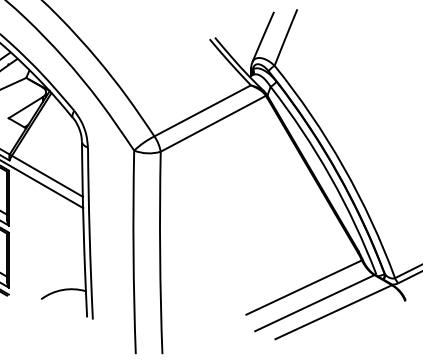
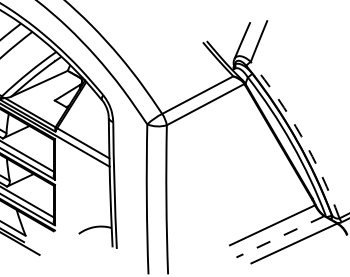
arc: (343, 167) -> (301, 136), solid -> dashed
line: (314, 302) -> (280, 236), solid -> dashed

